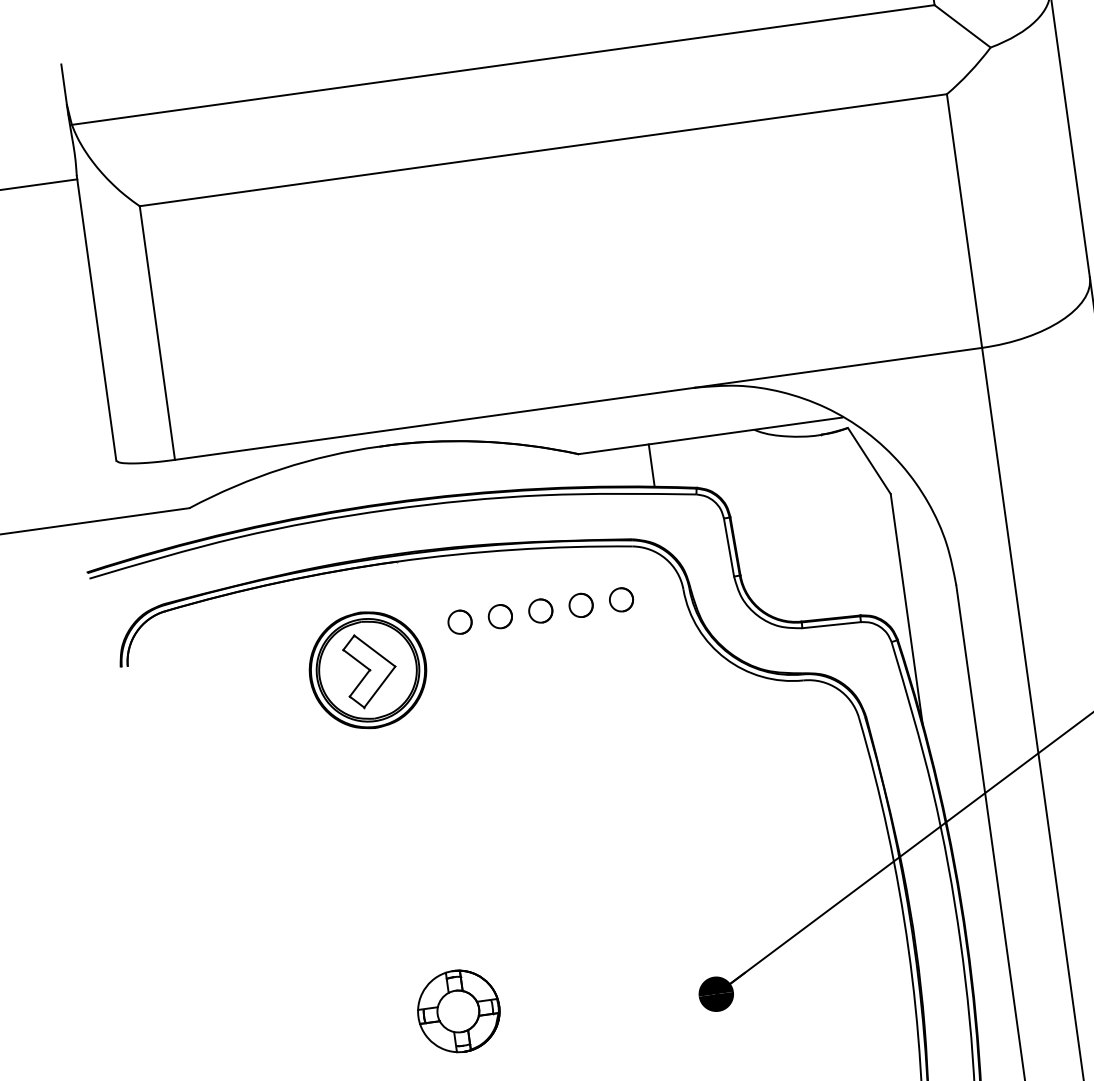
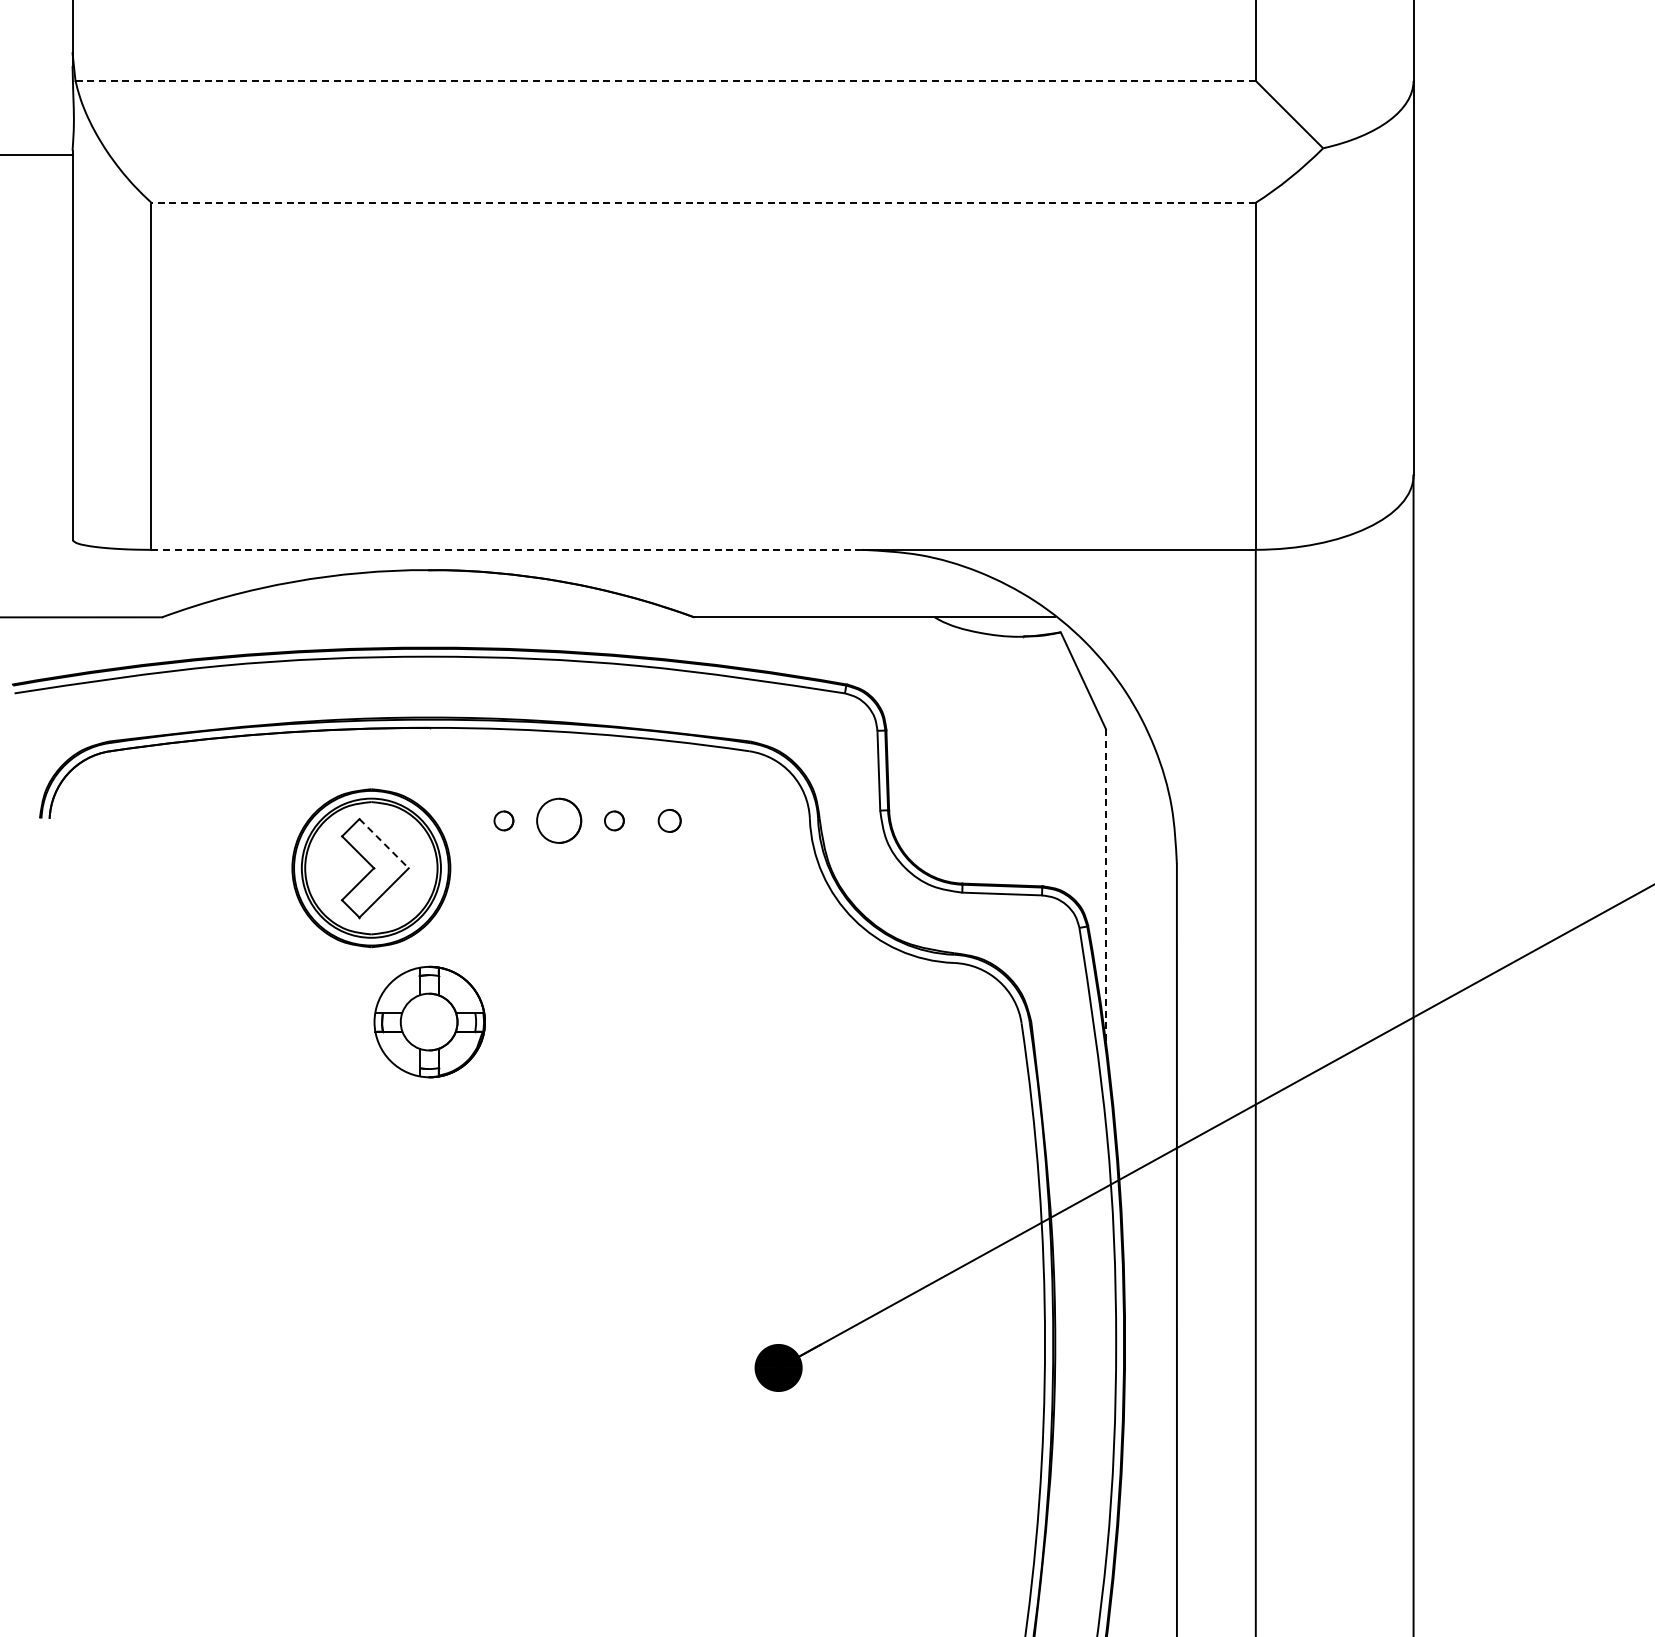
line: (503, 64) -> (665, 80), solid -> dashed
line: (543, 150) -> (703, 202), solid -> dashed
line: (435, 423) -> (507, 549), solid -> dashed
line: (651, 465) -> (790, 646), removed
circle: (621, 599) -> (724, 820), removed
circle: (581, 605) -> (669, 820), size x0.7
part: (540, 610) -> (614, 820), size x0.6
line: (906, 610) -> (1105, 888), solid -> dashed
circle: (499, 616) -> (558, 820), size x1.4
circle: (459, 622) -> (503, 820), size x0.6
line: (375, 650) -> (384, 843), solid -> dashed
part: (458, 1011) -> (429, 1021), moved

